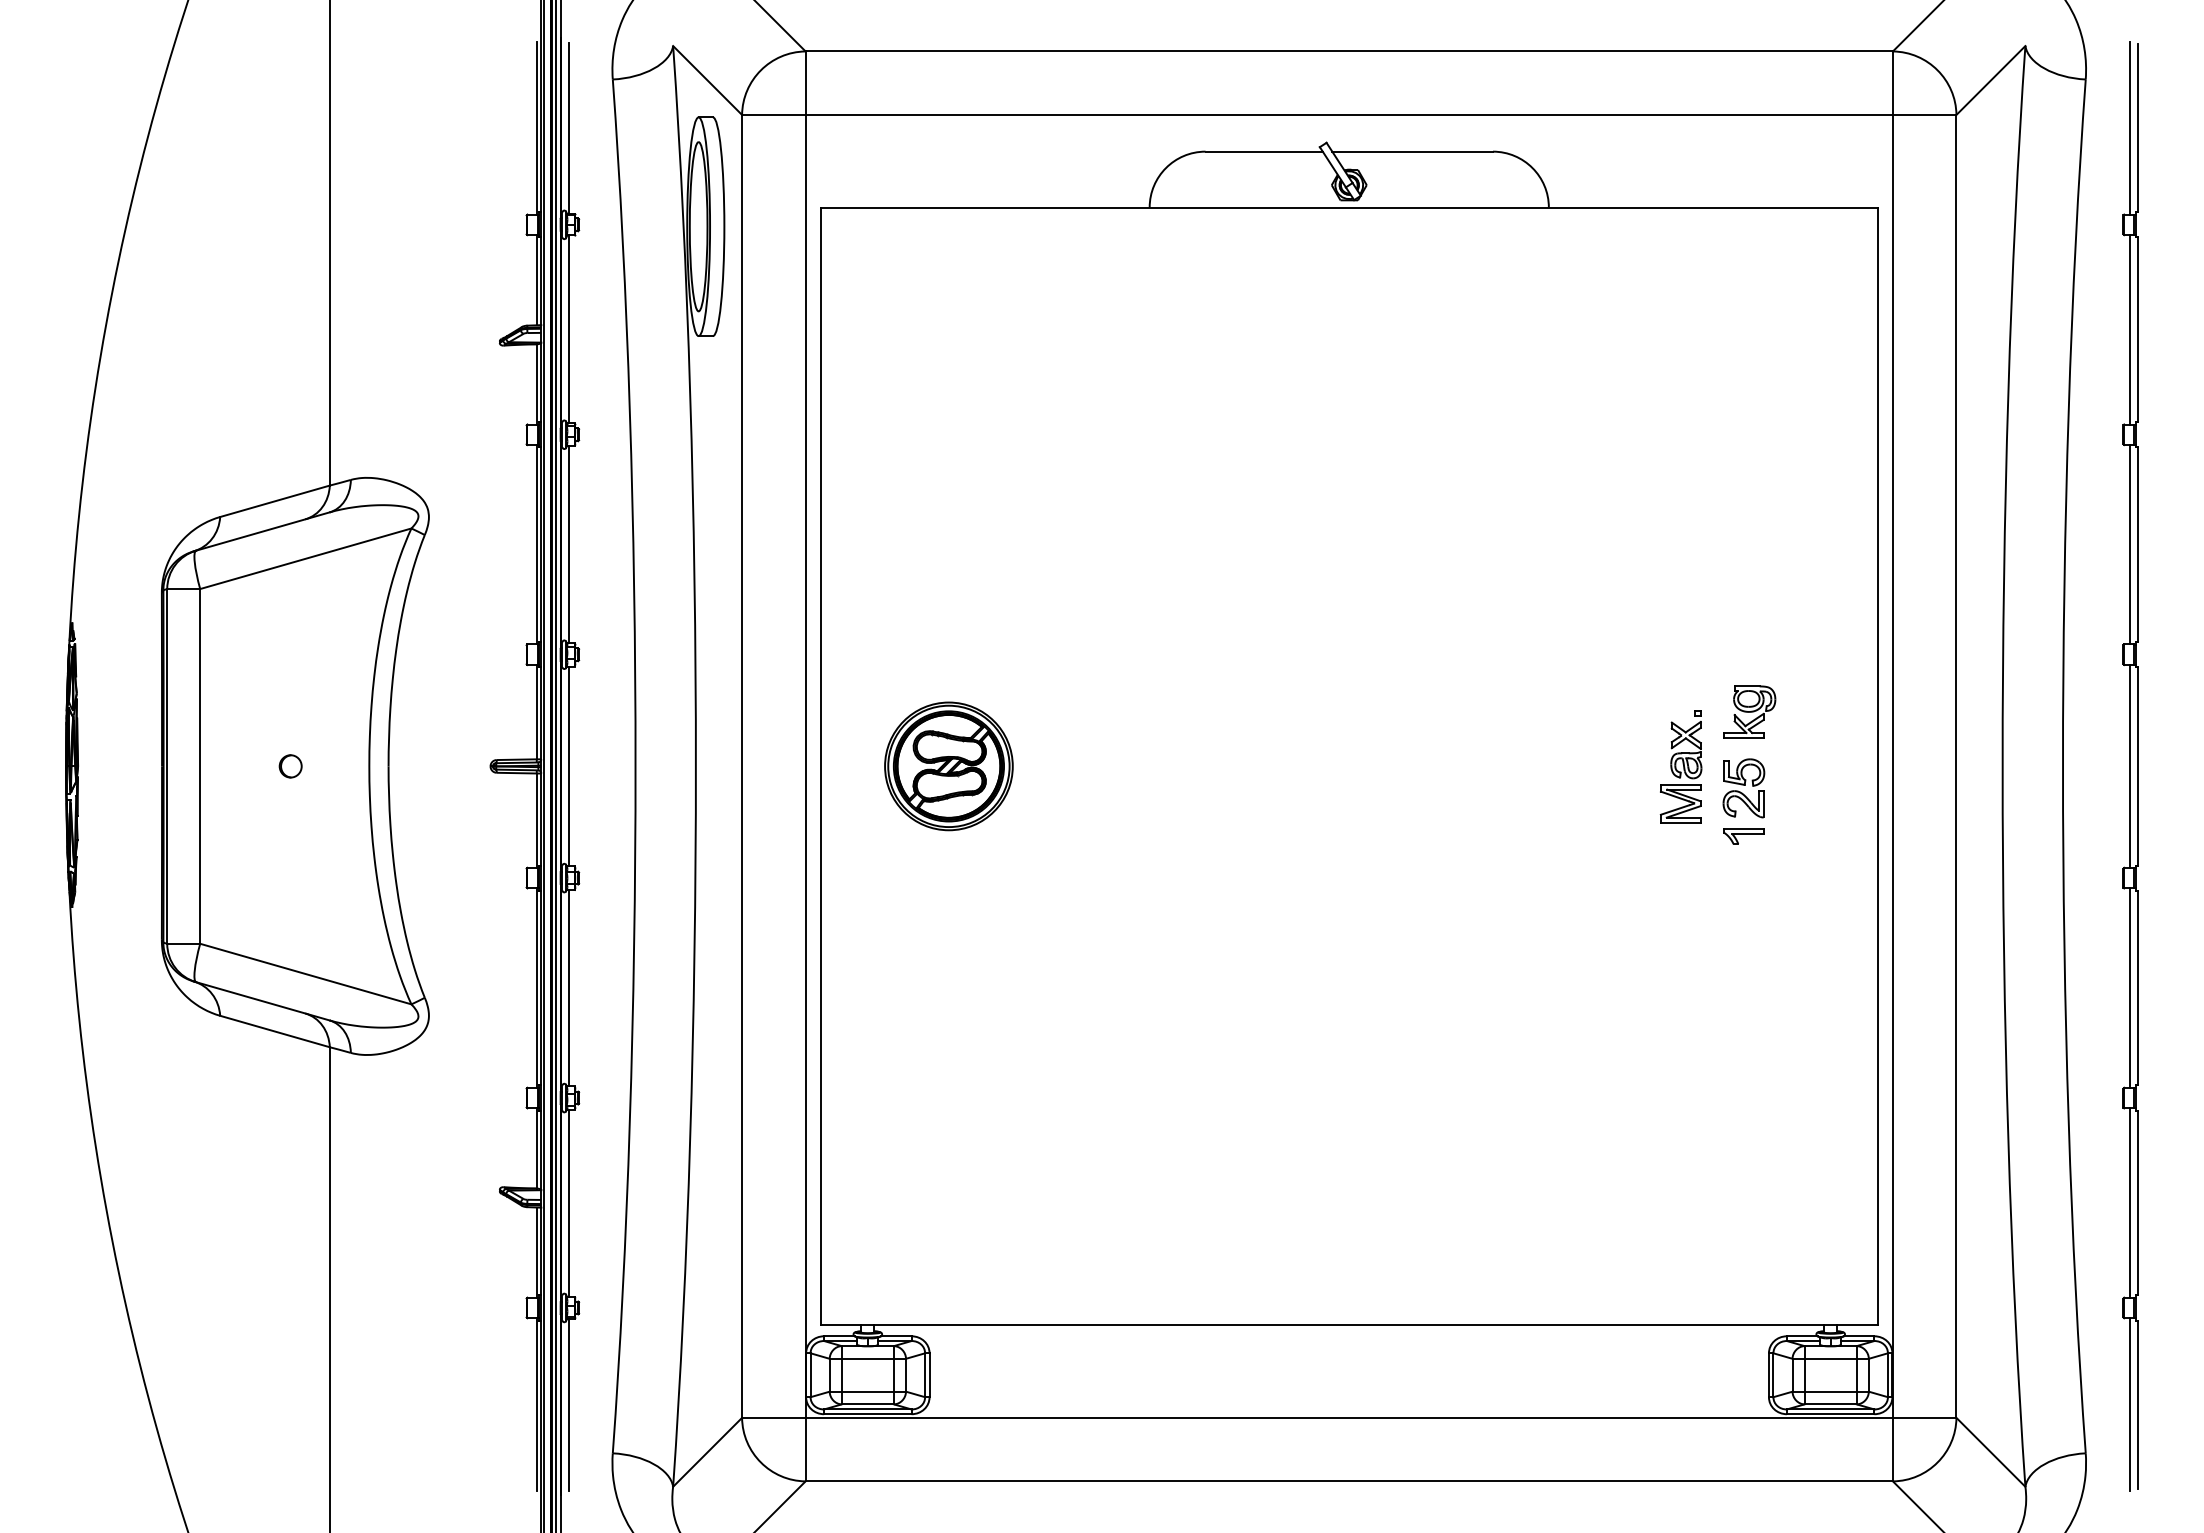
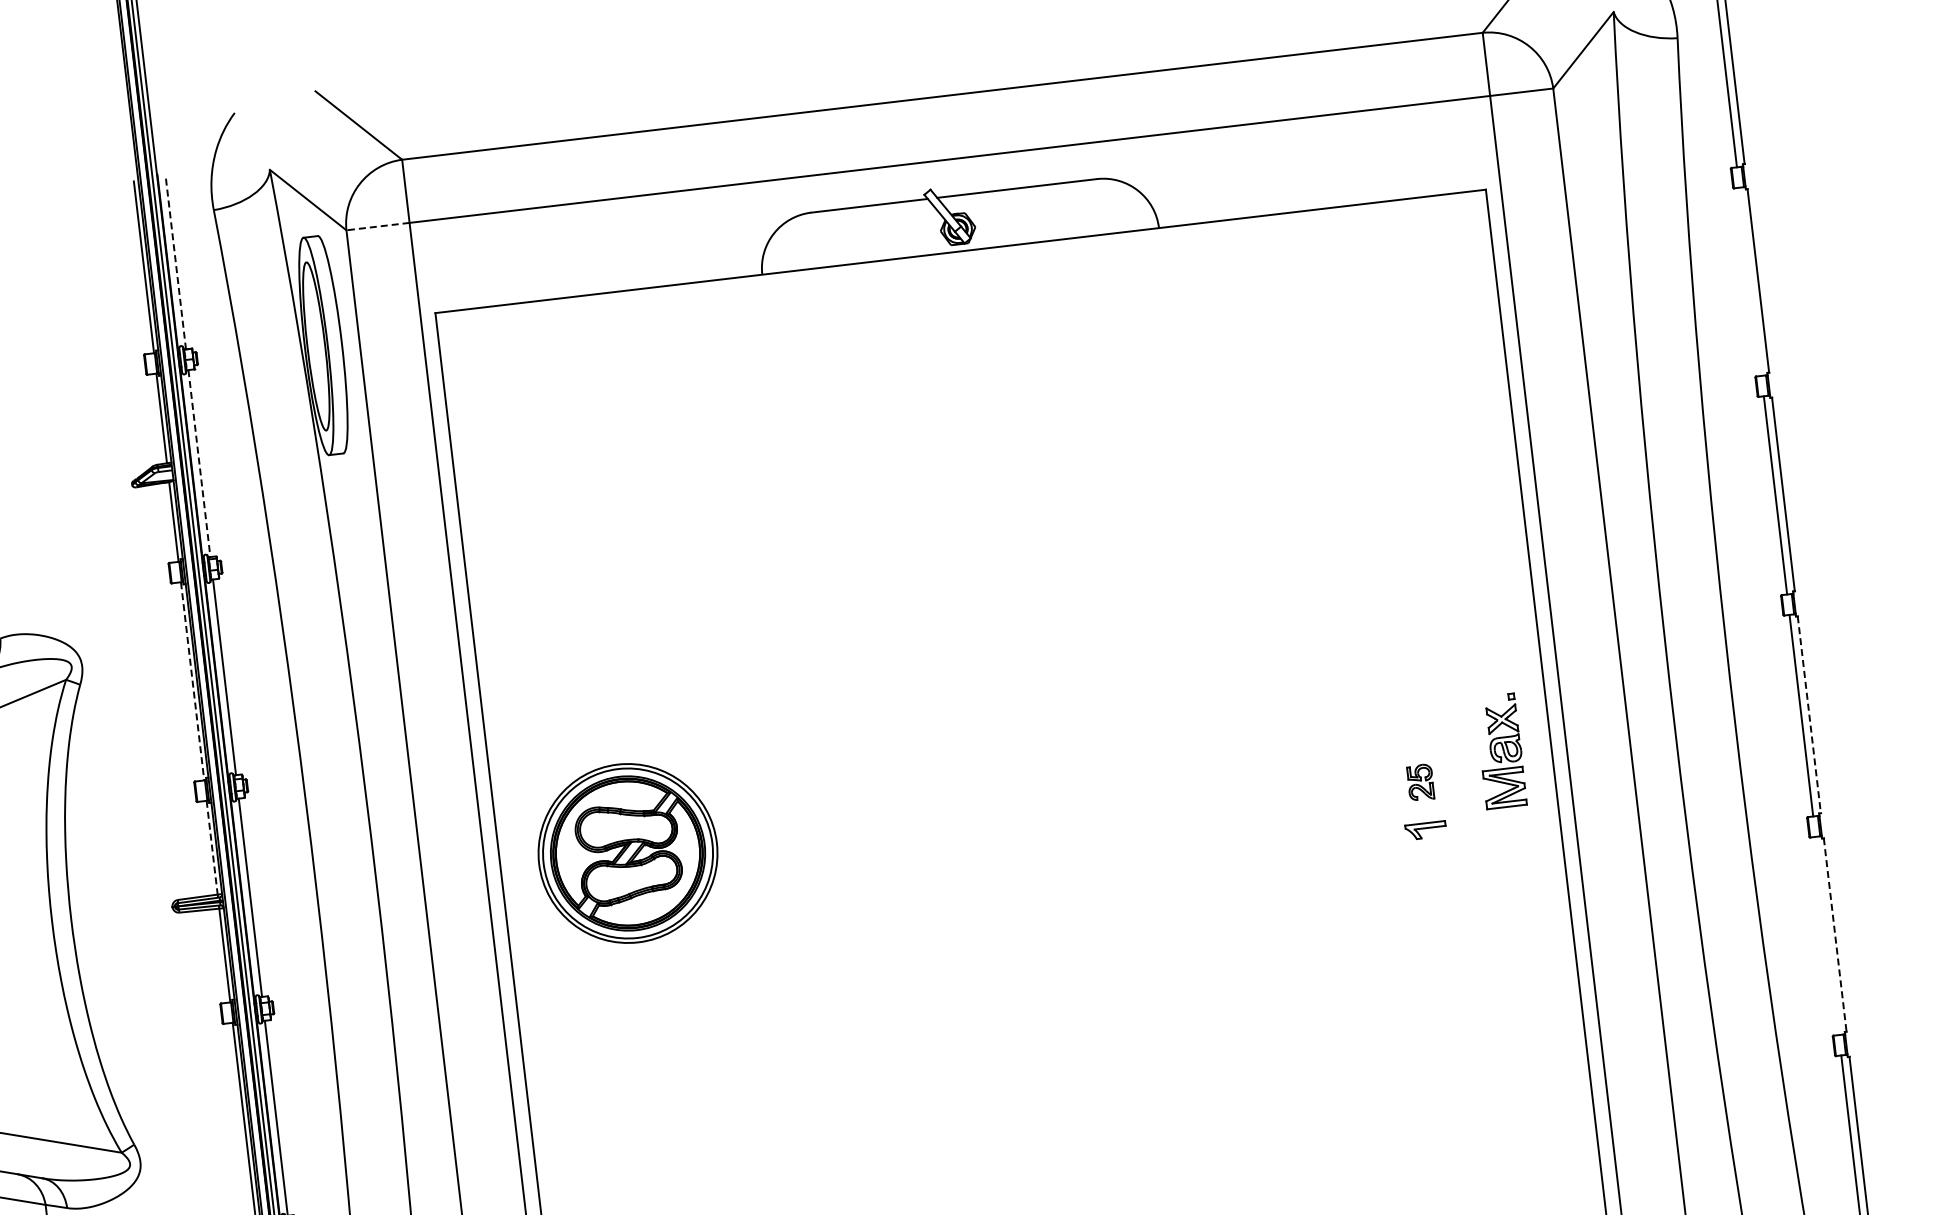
line: (773, 114) -> (377, 226), solid -> dashed
line: (568, 128) -> (175, 264), solid -> dashed
line: (568, 329) -> (199, 463), solid -> dashed
line: (2129, 329) -> (1750, 281), removed
line: (536, 544) -> (192, 681), solid -> dashed
part: (1749, 711) -> (1417, 705), removed
line: (536, 712) -> (211, 848), solid -> dashed
part: (948, 766) -> (627, 853), size x1.4
part: (1680, 766) -> (1500, 751), moved
line: (2137, 766) -> (1809, 714), solid -> dashed
part: (1743, 788) -> (1420, 782), size x0.6
line: (2129, 987) -> (1827, 935), removed
line: (2137, 988) -> (1835, 935), solid -> dashed

